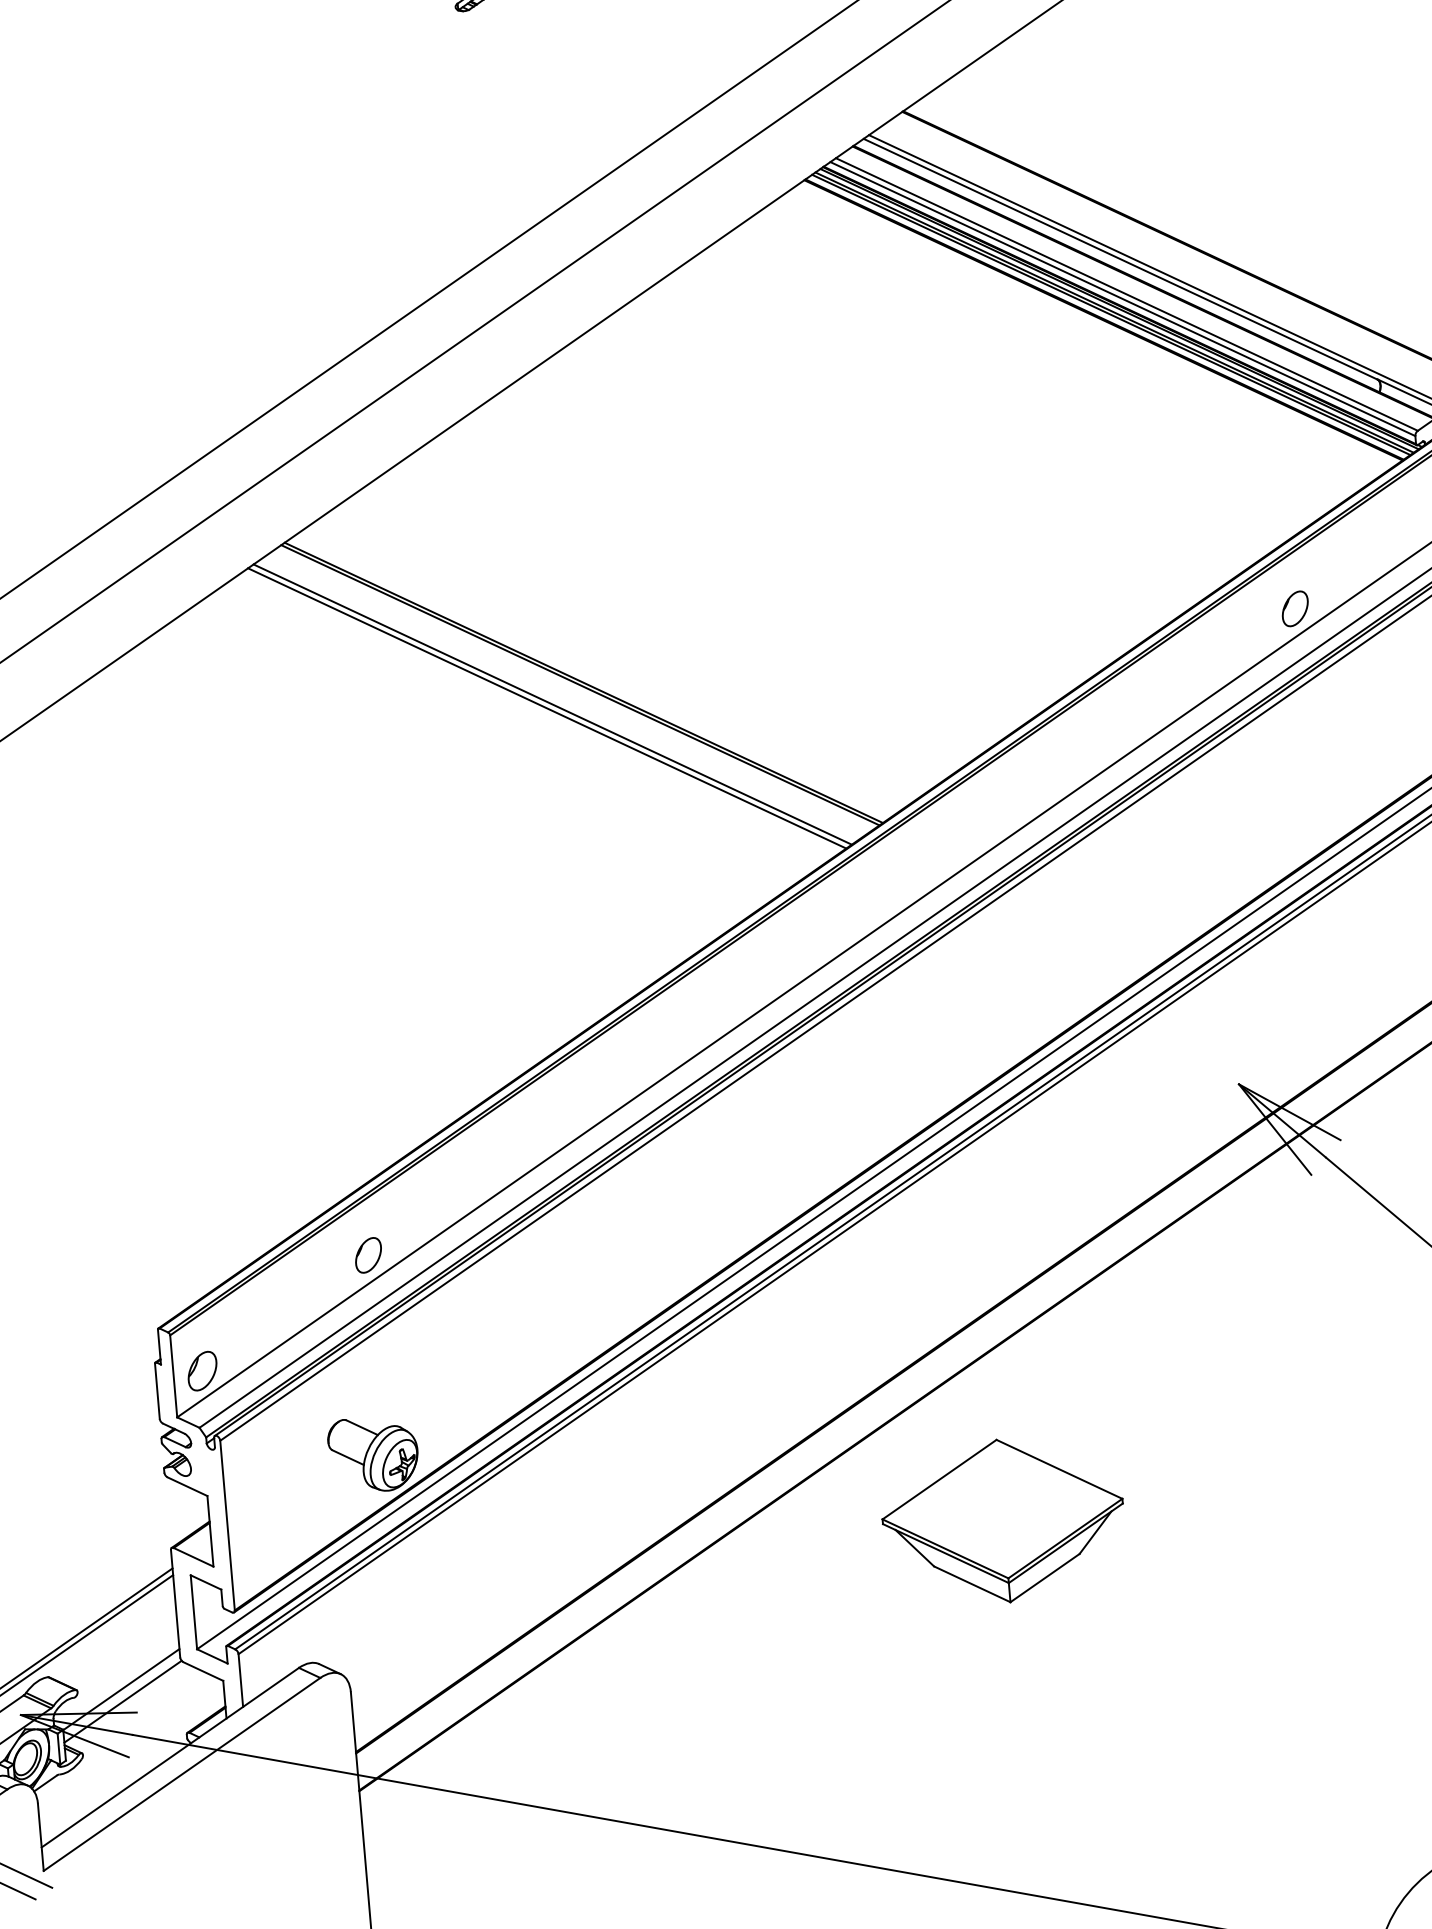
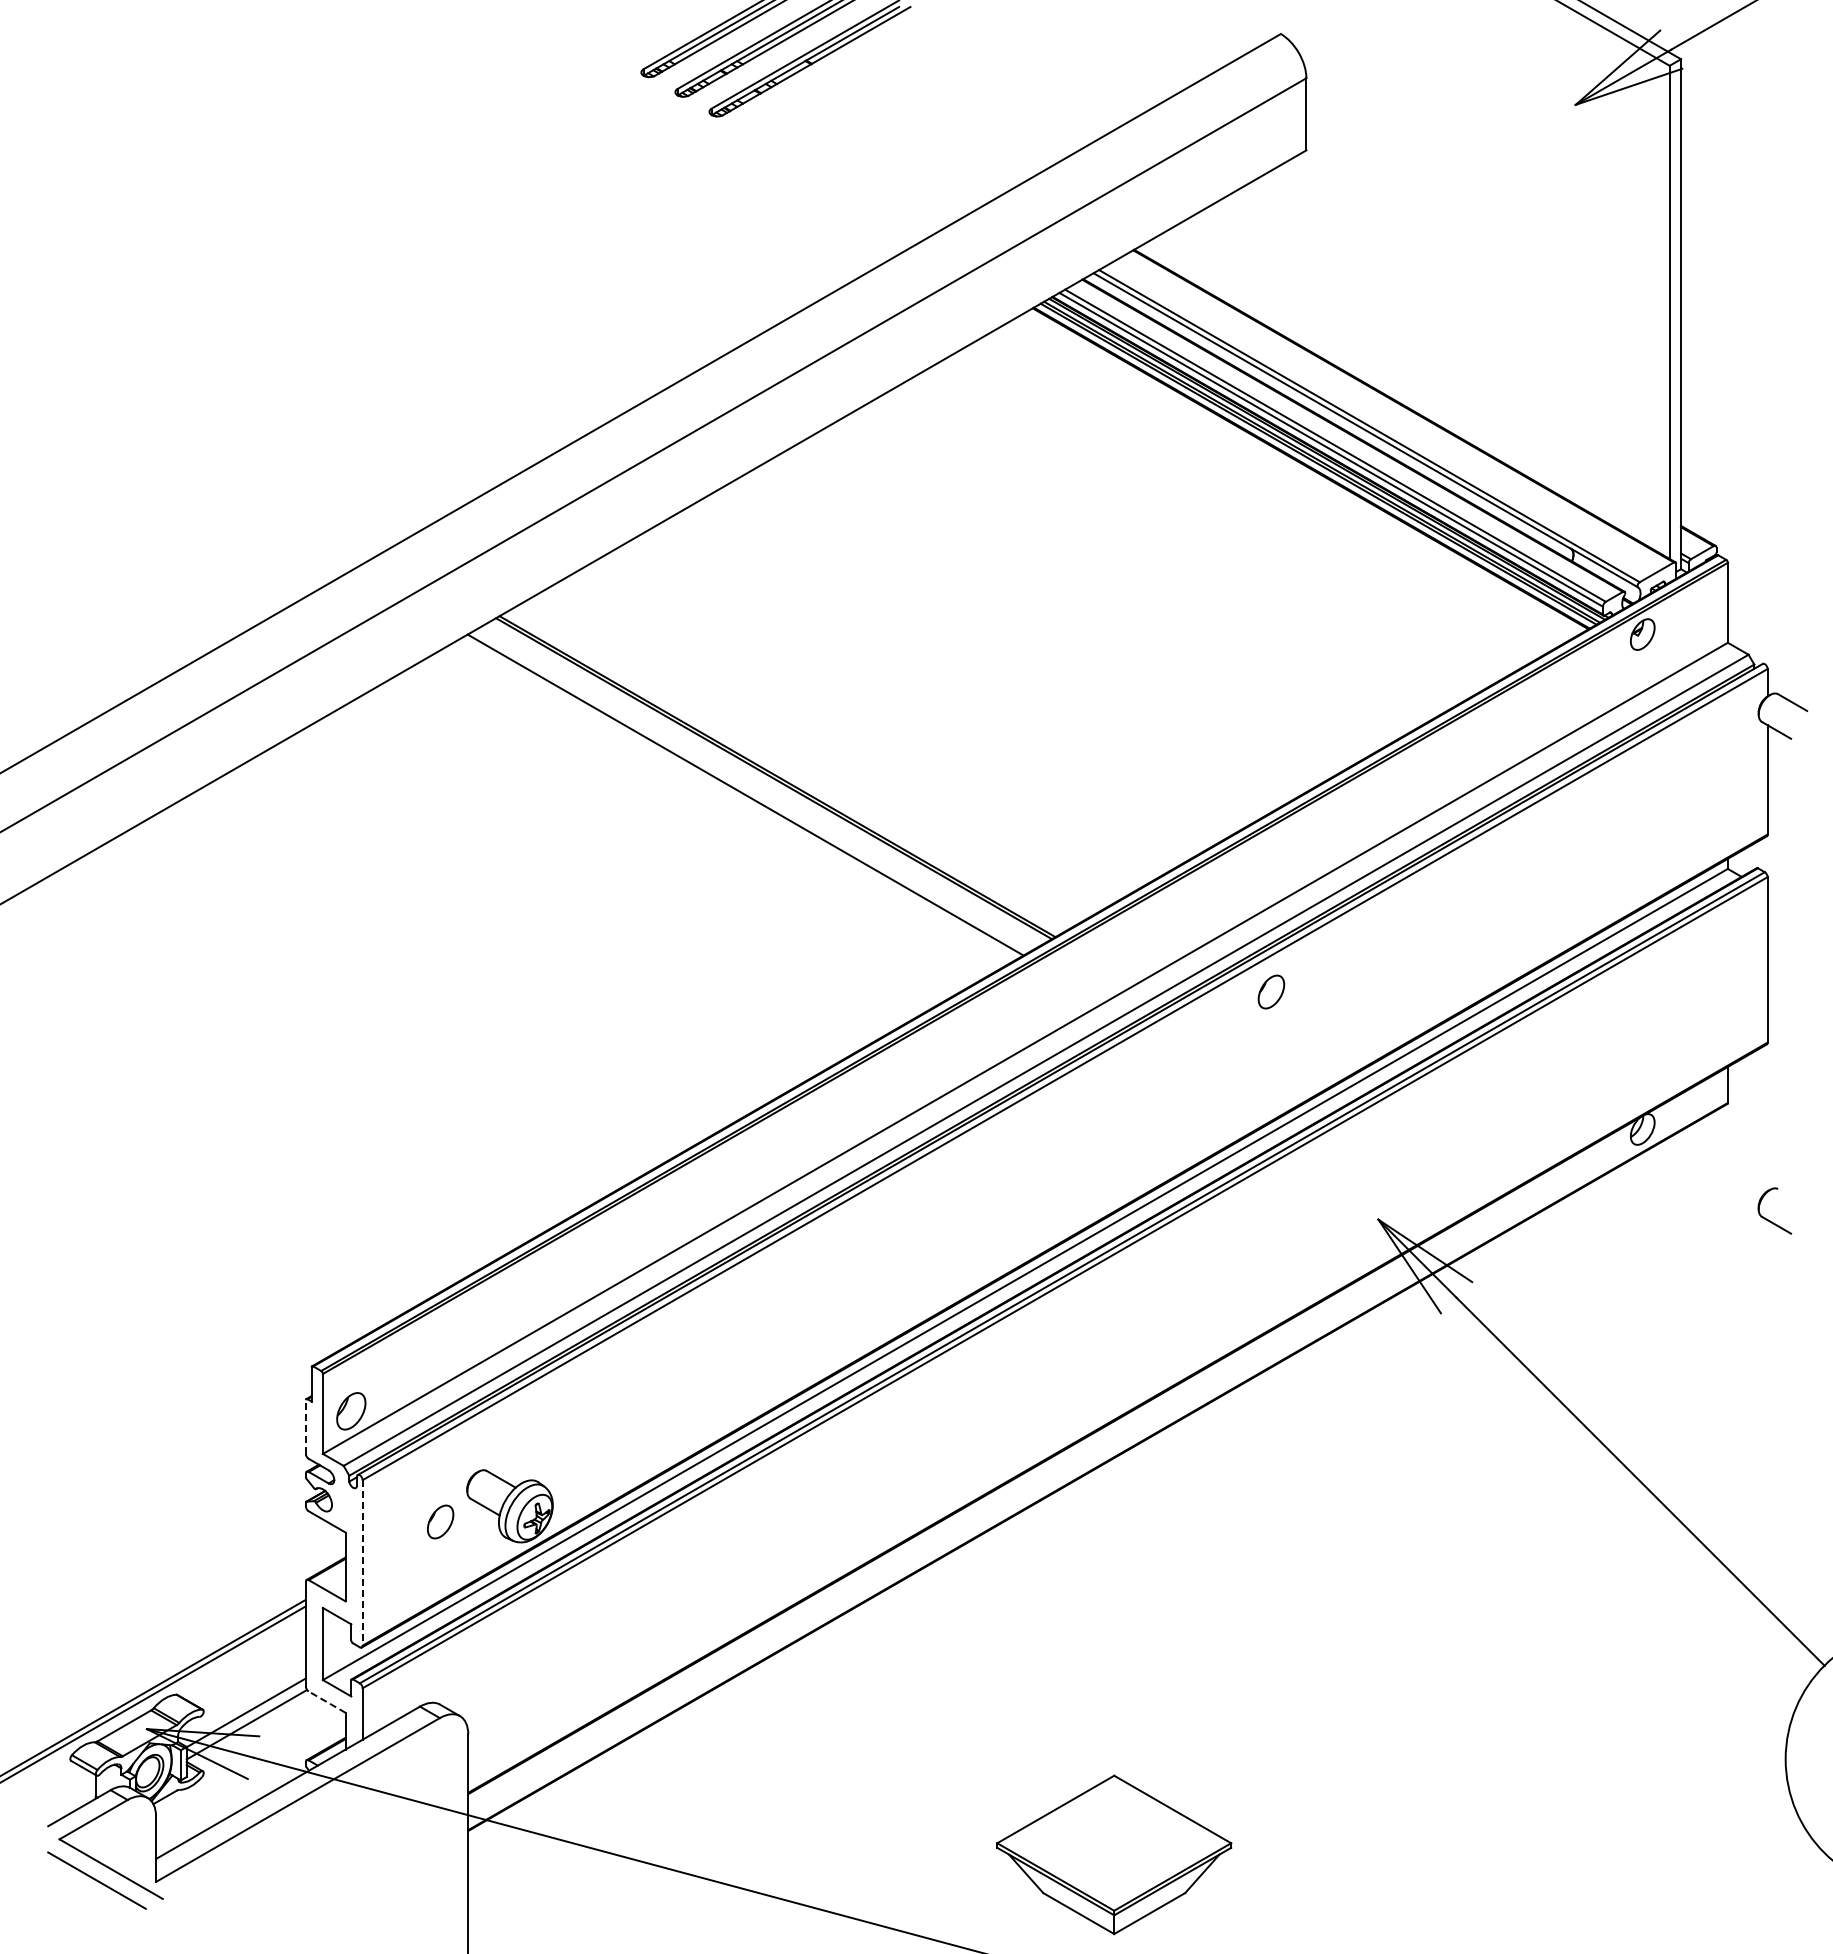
part: (1295, 608) -> (1271, 991), moved
line: (546, 707) -> (739, 797), removed
part: (368, 1254) -> (440, 1521), moved
line: (157, 1391) -> (305, 1427), solid -> dashed
part: (1003, 1520) -> (1114, 1854), moved
line: (227, 1525) -> (362, 1562), solid -> dashed
line: (202, 1670) -> (326, 1701), solid -> dashed

